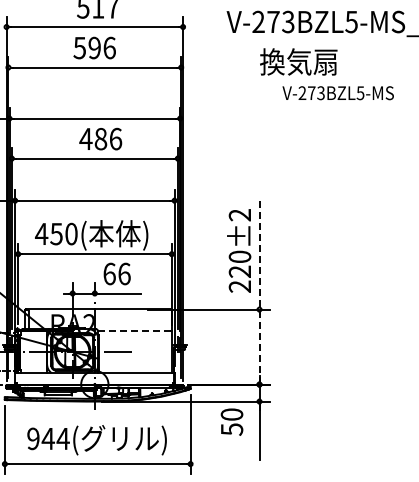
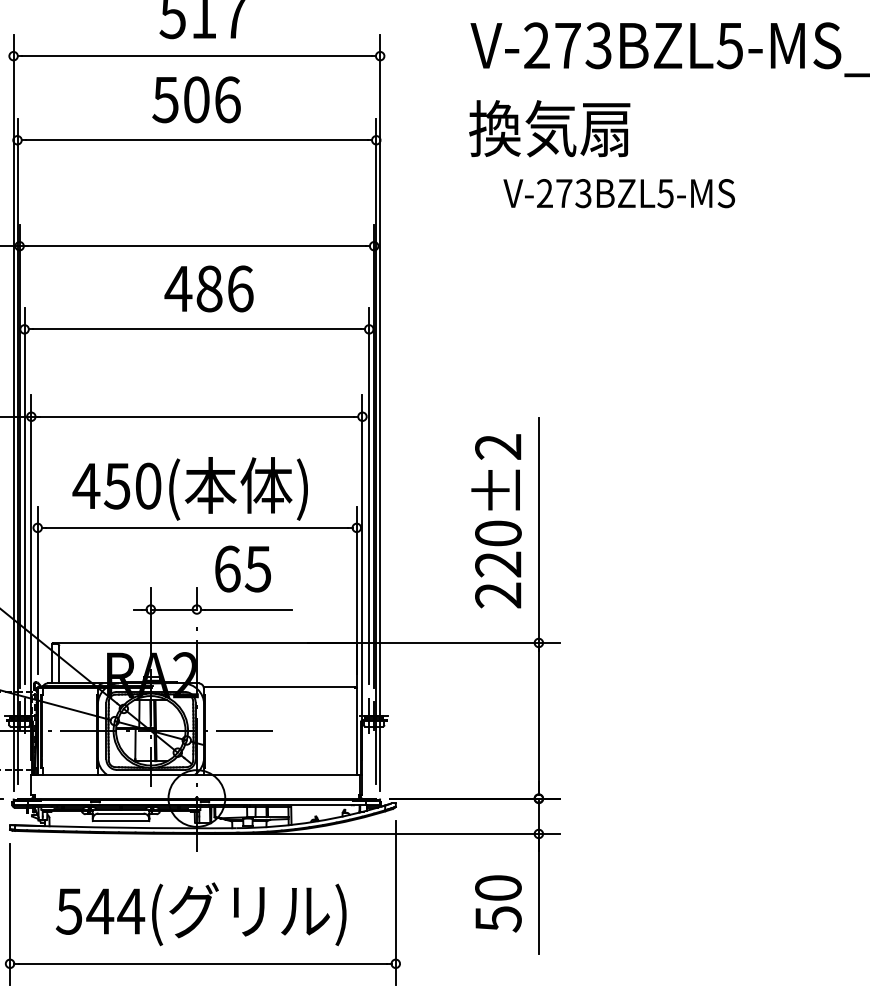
text: (94, 47) -> (196, 98), 596 -> 506
text: (298, 61) -> (549, 127), moved
text: (337, 93) -> (617, 194), moved
text: (124, 273) -> (258, 567), 66 -> 65
line: (259, 291) -> (538, 605), dashed -> solid
line: (133, 330) -> (277, 686), dashed -> solid
text: (231, 421) -> (497, 902), moved
text: (33, 438) -> (69, 910), 944( -> 544(

